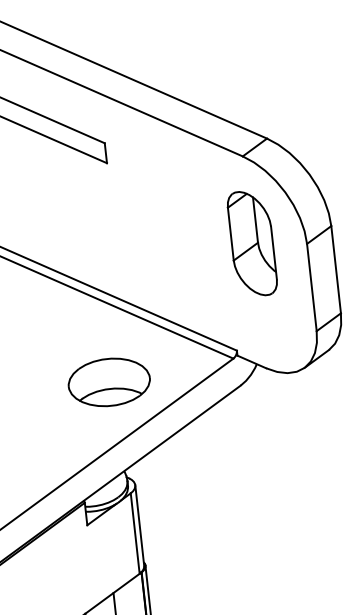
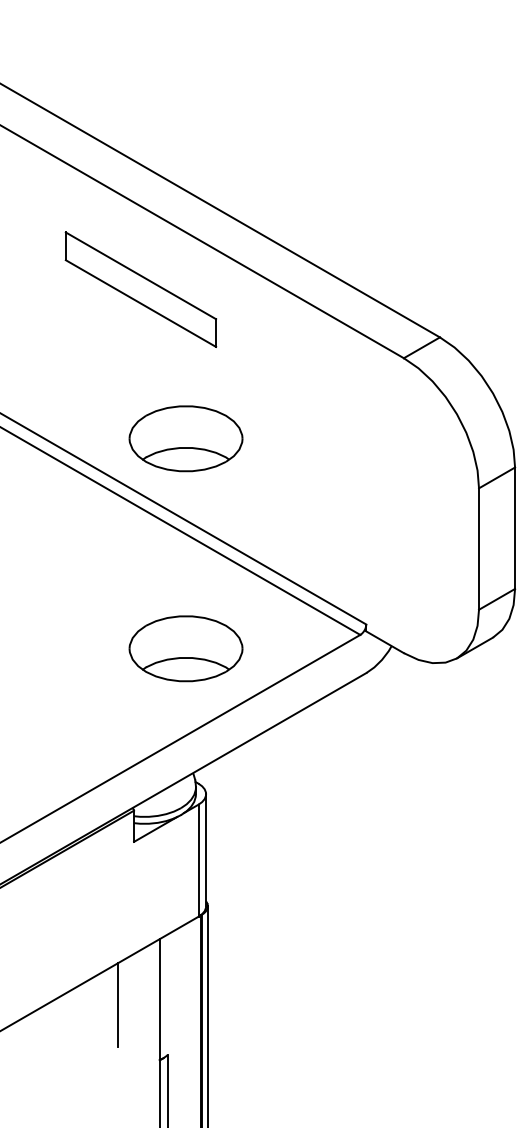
part: (92, 231) -> (185, 438), added
part: (252, 243) -> (403, 479), removed

